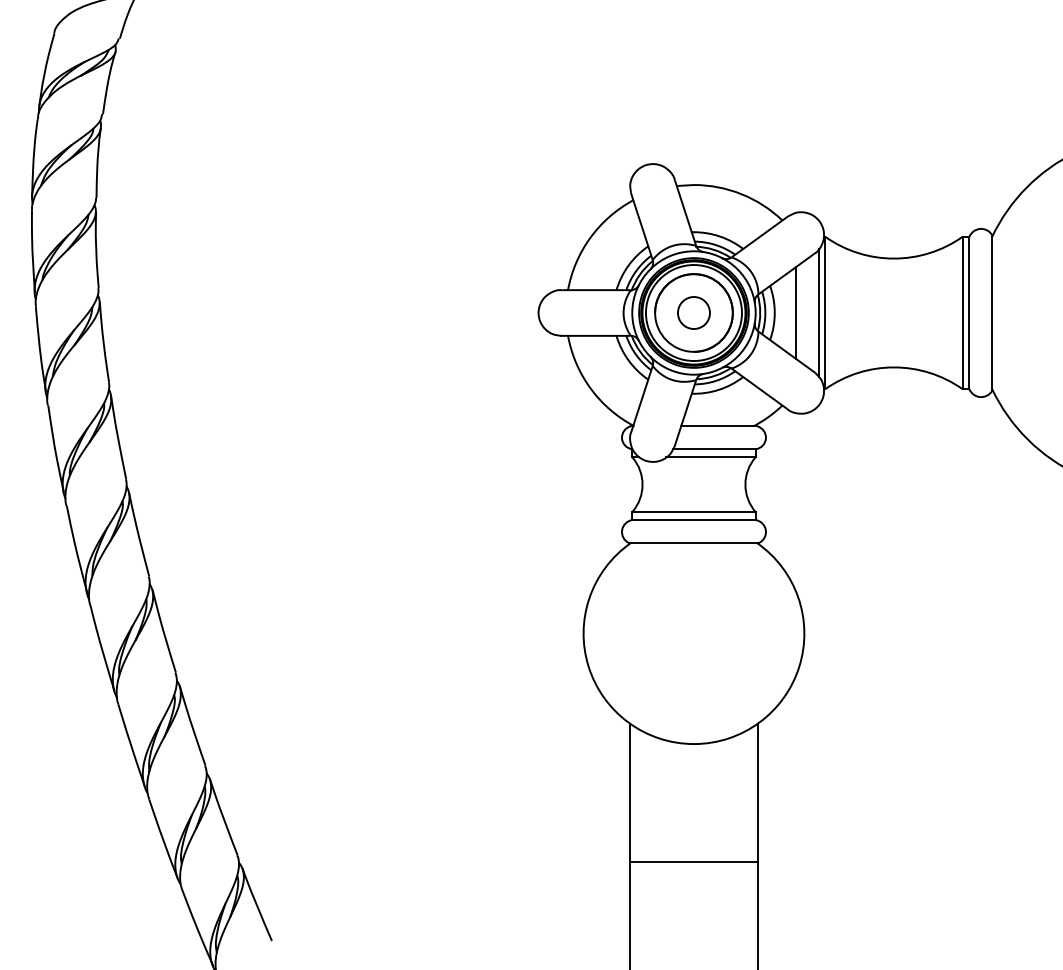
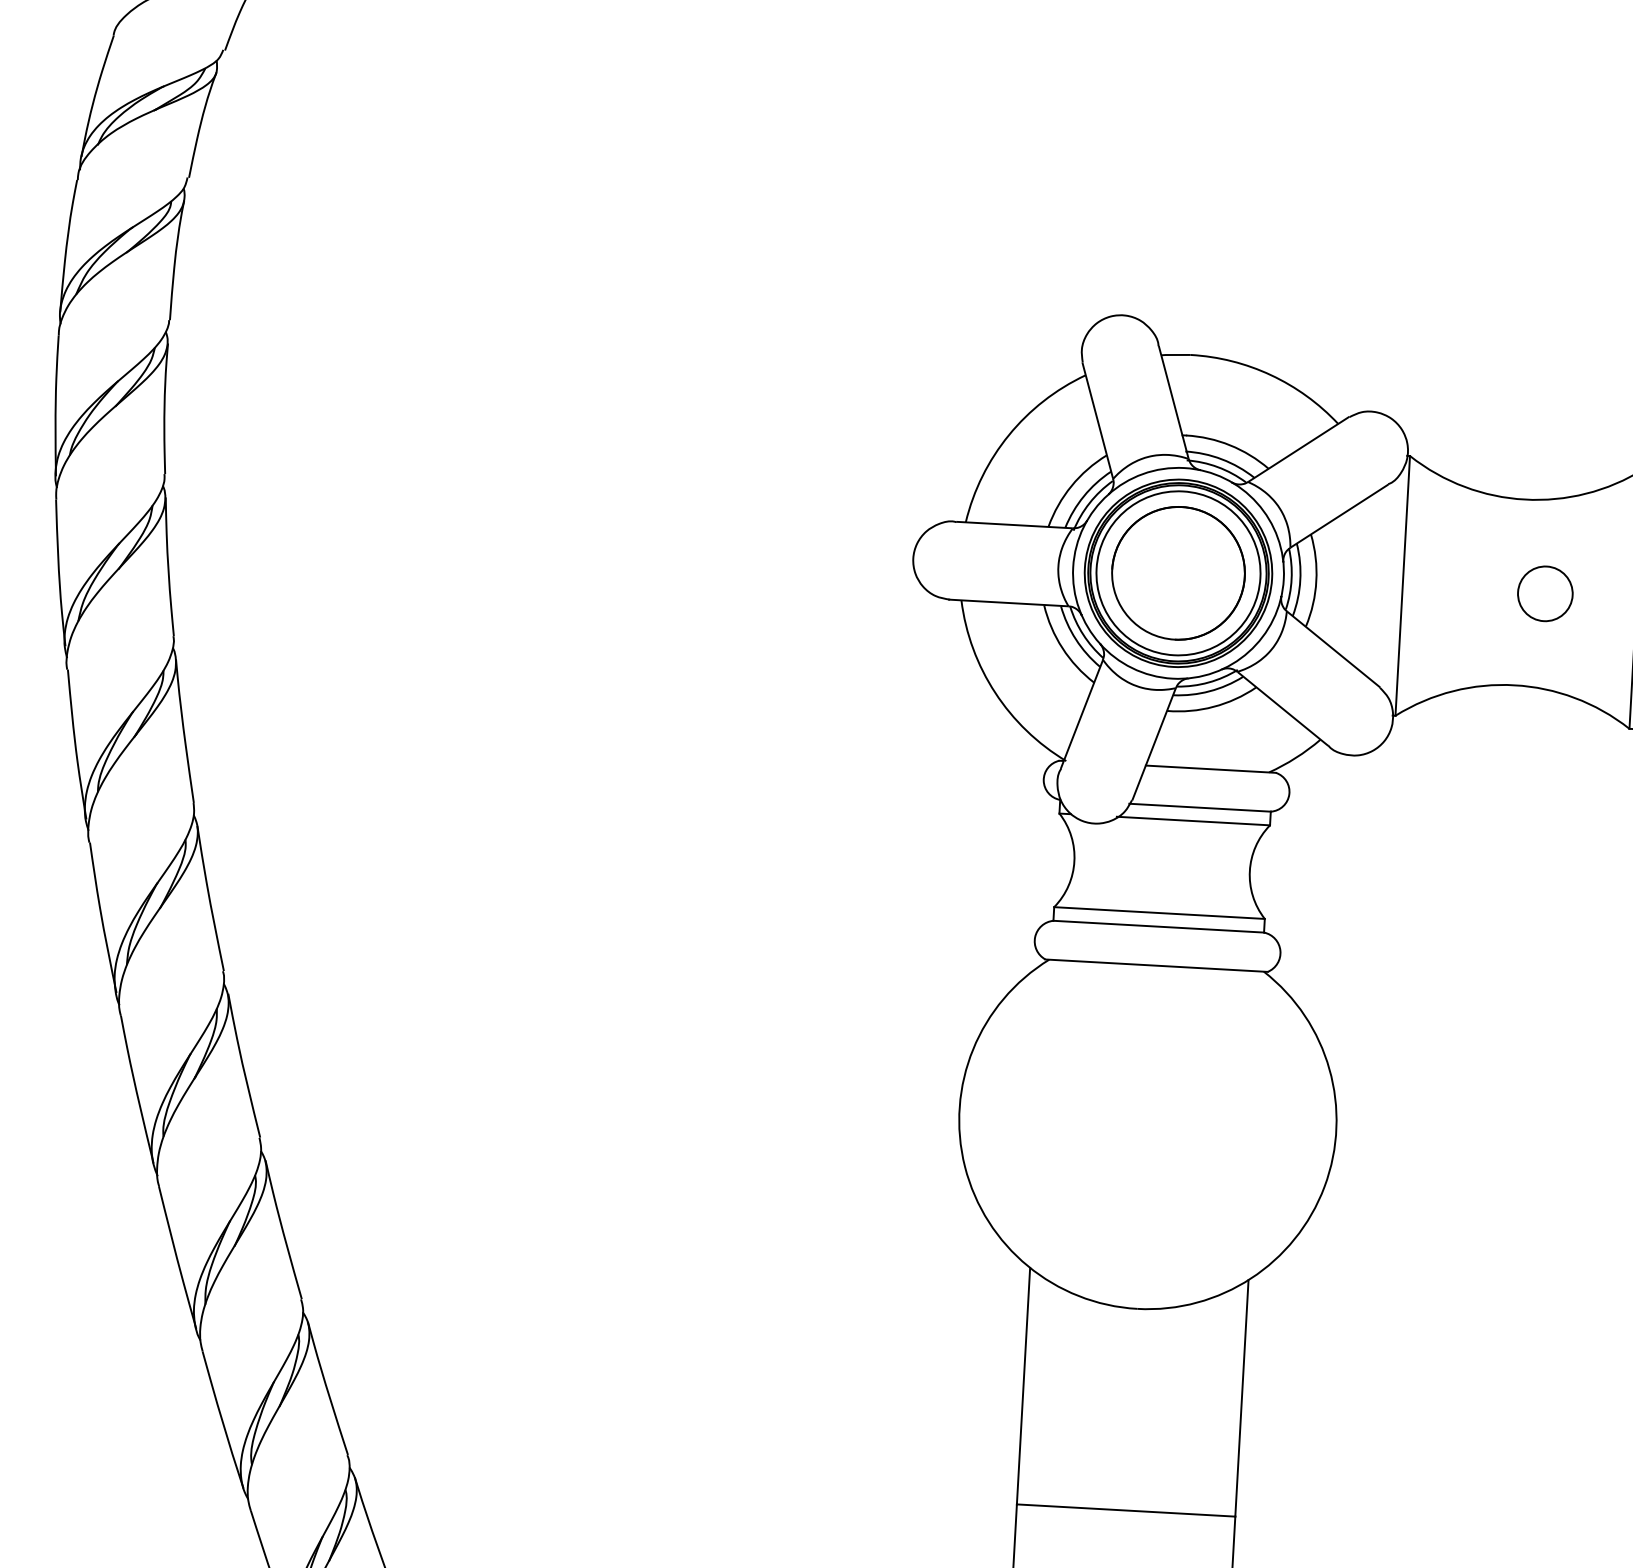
circle: (693, 312) -> (1544, 592), moved
line: (818, 312) -> (1391, 584), removed
line: (795, 313) -> (1351, 583), removed

